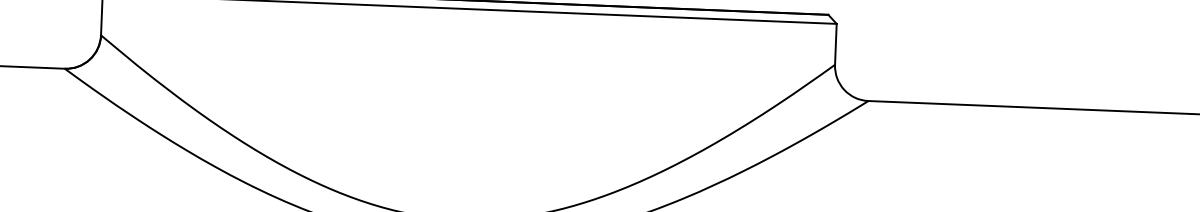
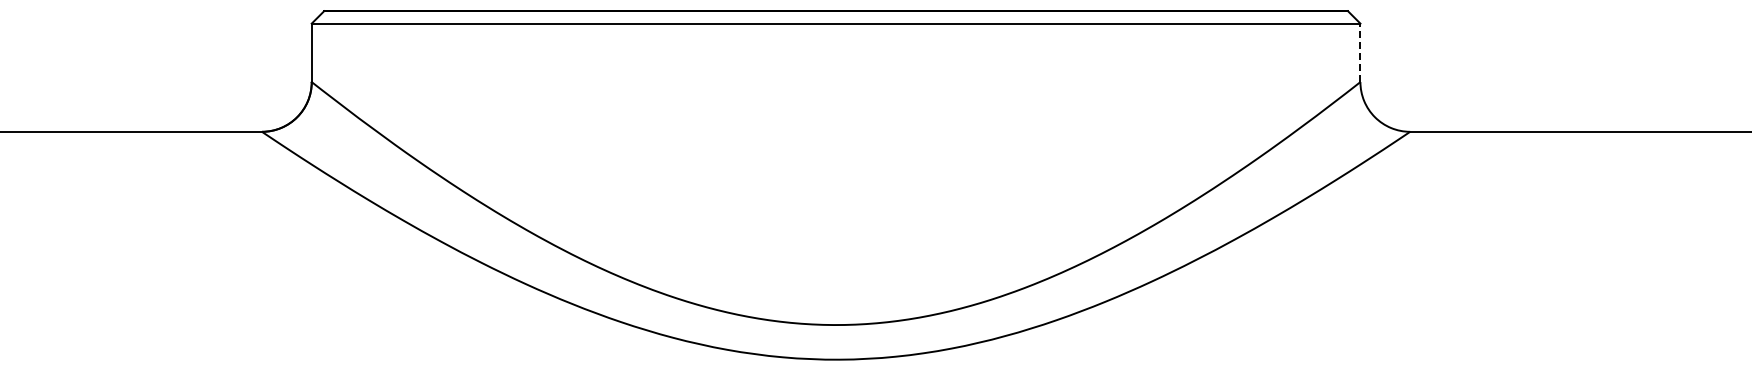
line: (835, 44) -> (1360, 52), solid -> dashed

